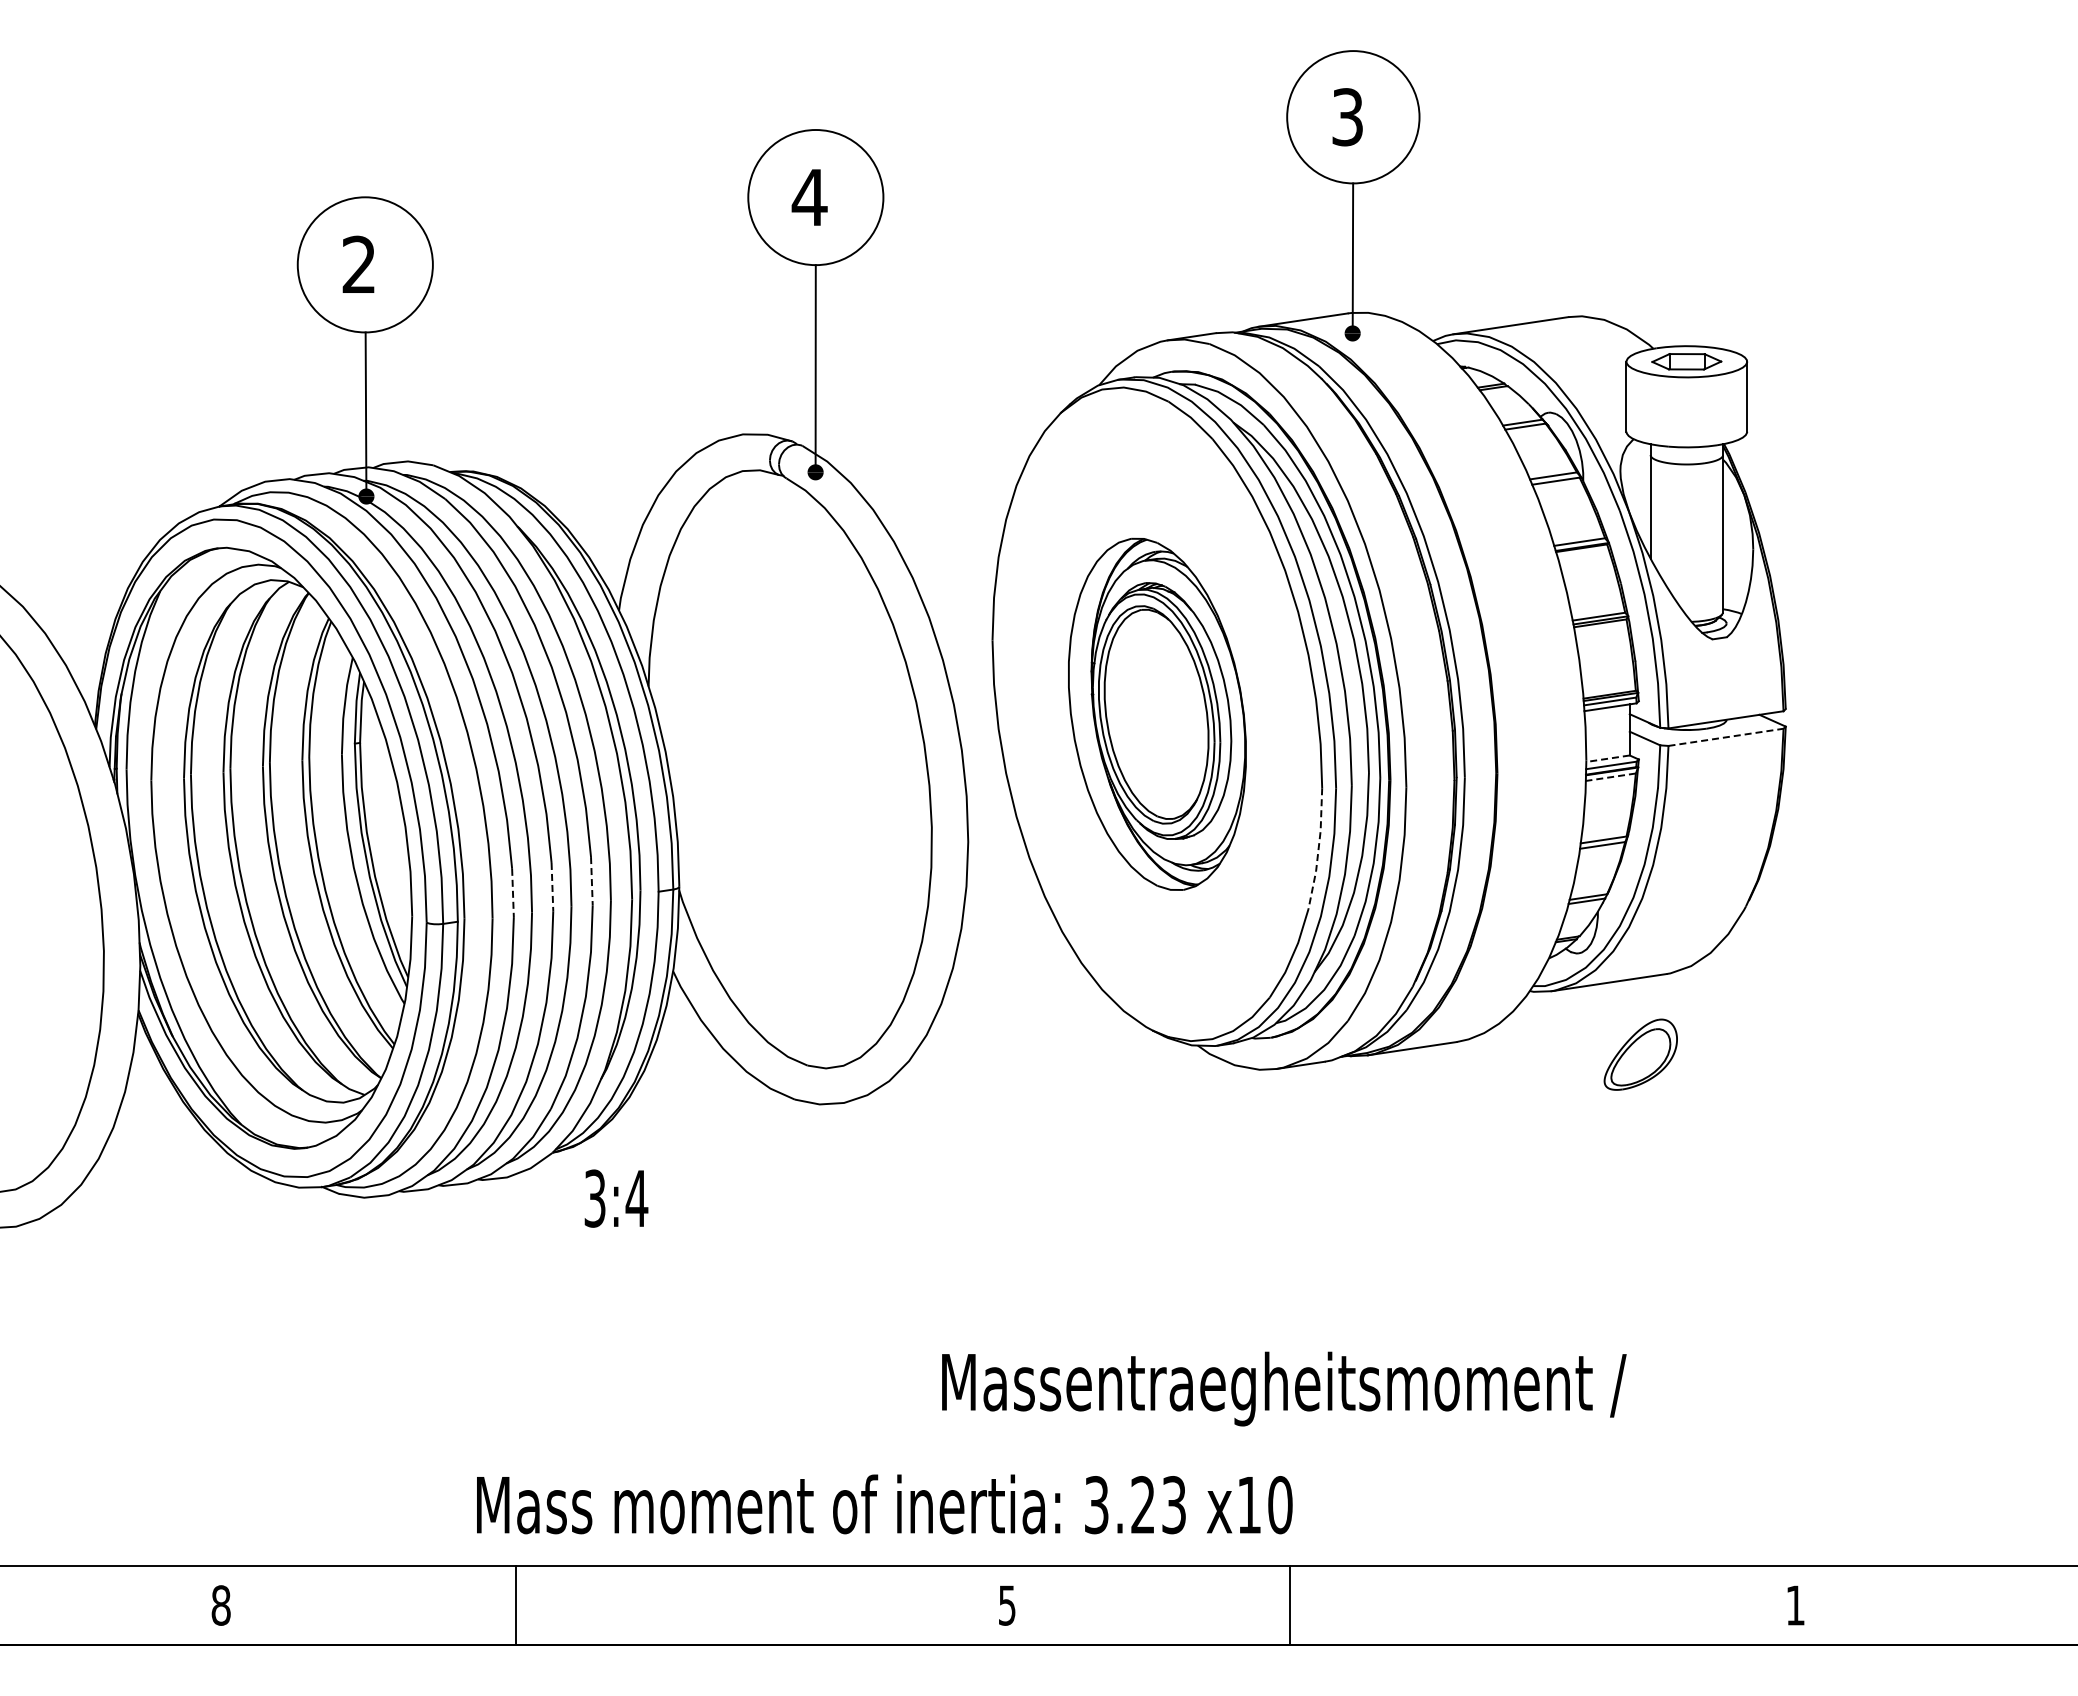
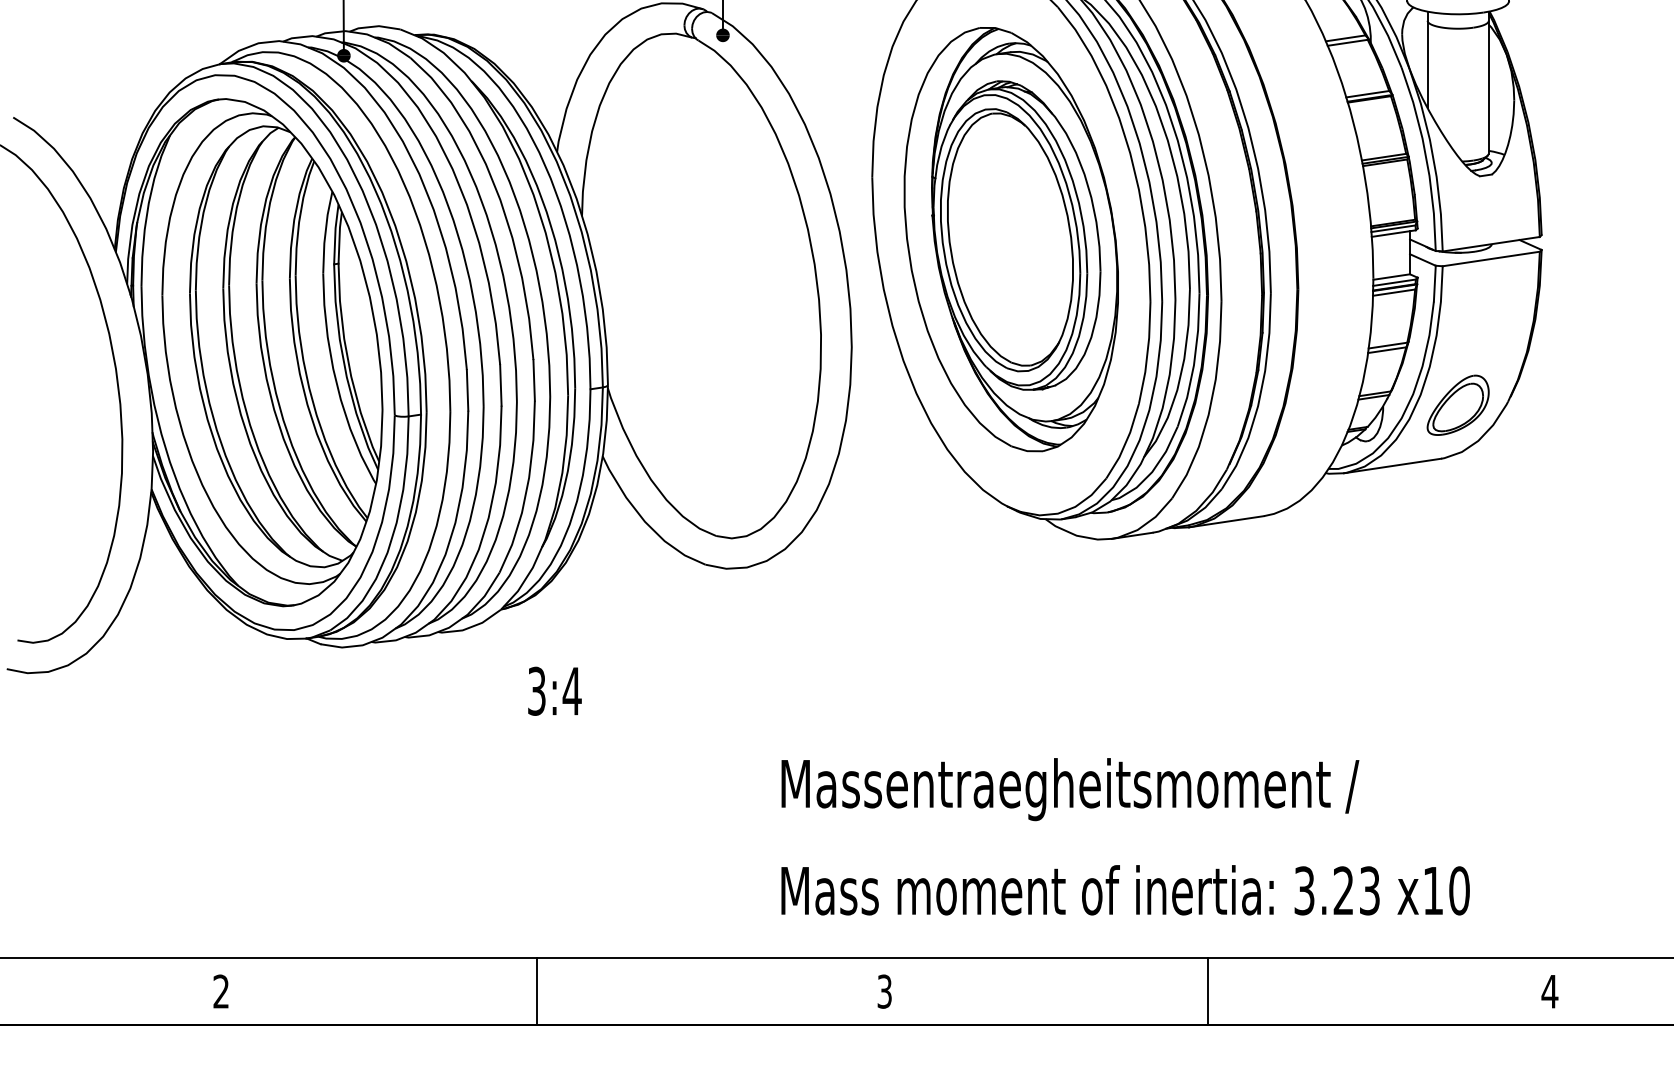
part: (1157, 714) -> (1011, 239), size x1.43
line: (1726, 737) -> (1491, 259), dashed -> solid
line: (1608, 758) -> (1392, 276), dashed -> solid
line: (1610, 777) -> (1393, 292), dashed -> solid
line: (1318, 849) -> (1147, 353), dashed -> solid
line: (591, 881) -> (533, 380), dashed -> solid
line: (552, 887) -> (500, 385), dashed -> solid
line: (513, 893) -> (468, 390), dashed -> solid
part: (1640, 1054) -> (1457, 405), moved
text: (616, 1198) -> (554, 691), moved
text: (1284, 1388) -> (1070, 789), moved
text: (884, 1504) -> (1125, 890), moved
text: (220, 1605) -> (220, 991), 8 -> 2
line: (515, 1605) -> (536, 991), moved
text: (1007, 1605) -> (884, 991), 5 -> 3
line: (1289, 1605) -> (1207, 991), moved
text: (1795, 1605) -> (1549, 991), 1 -> 4

